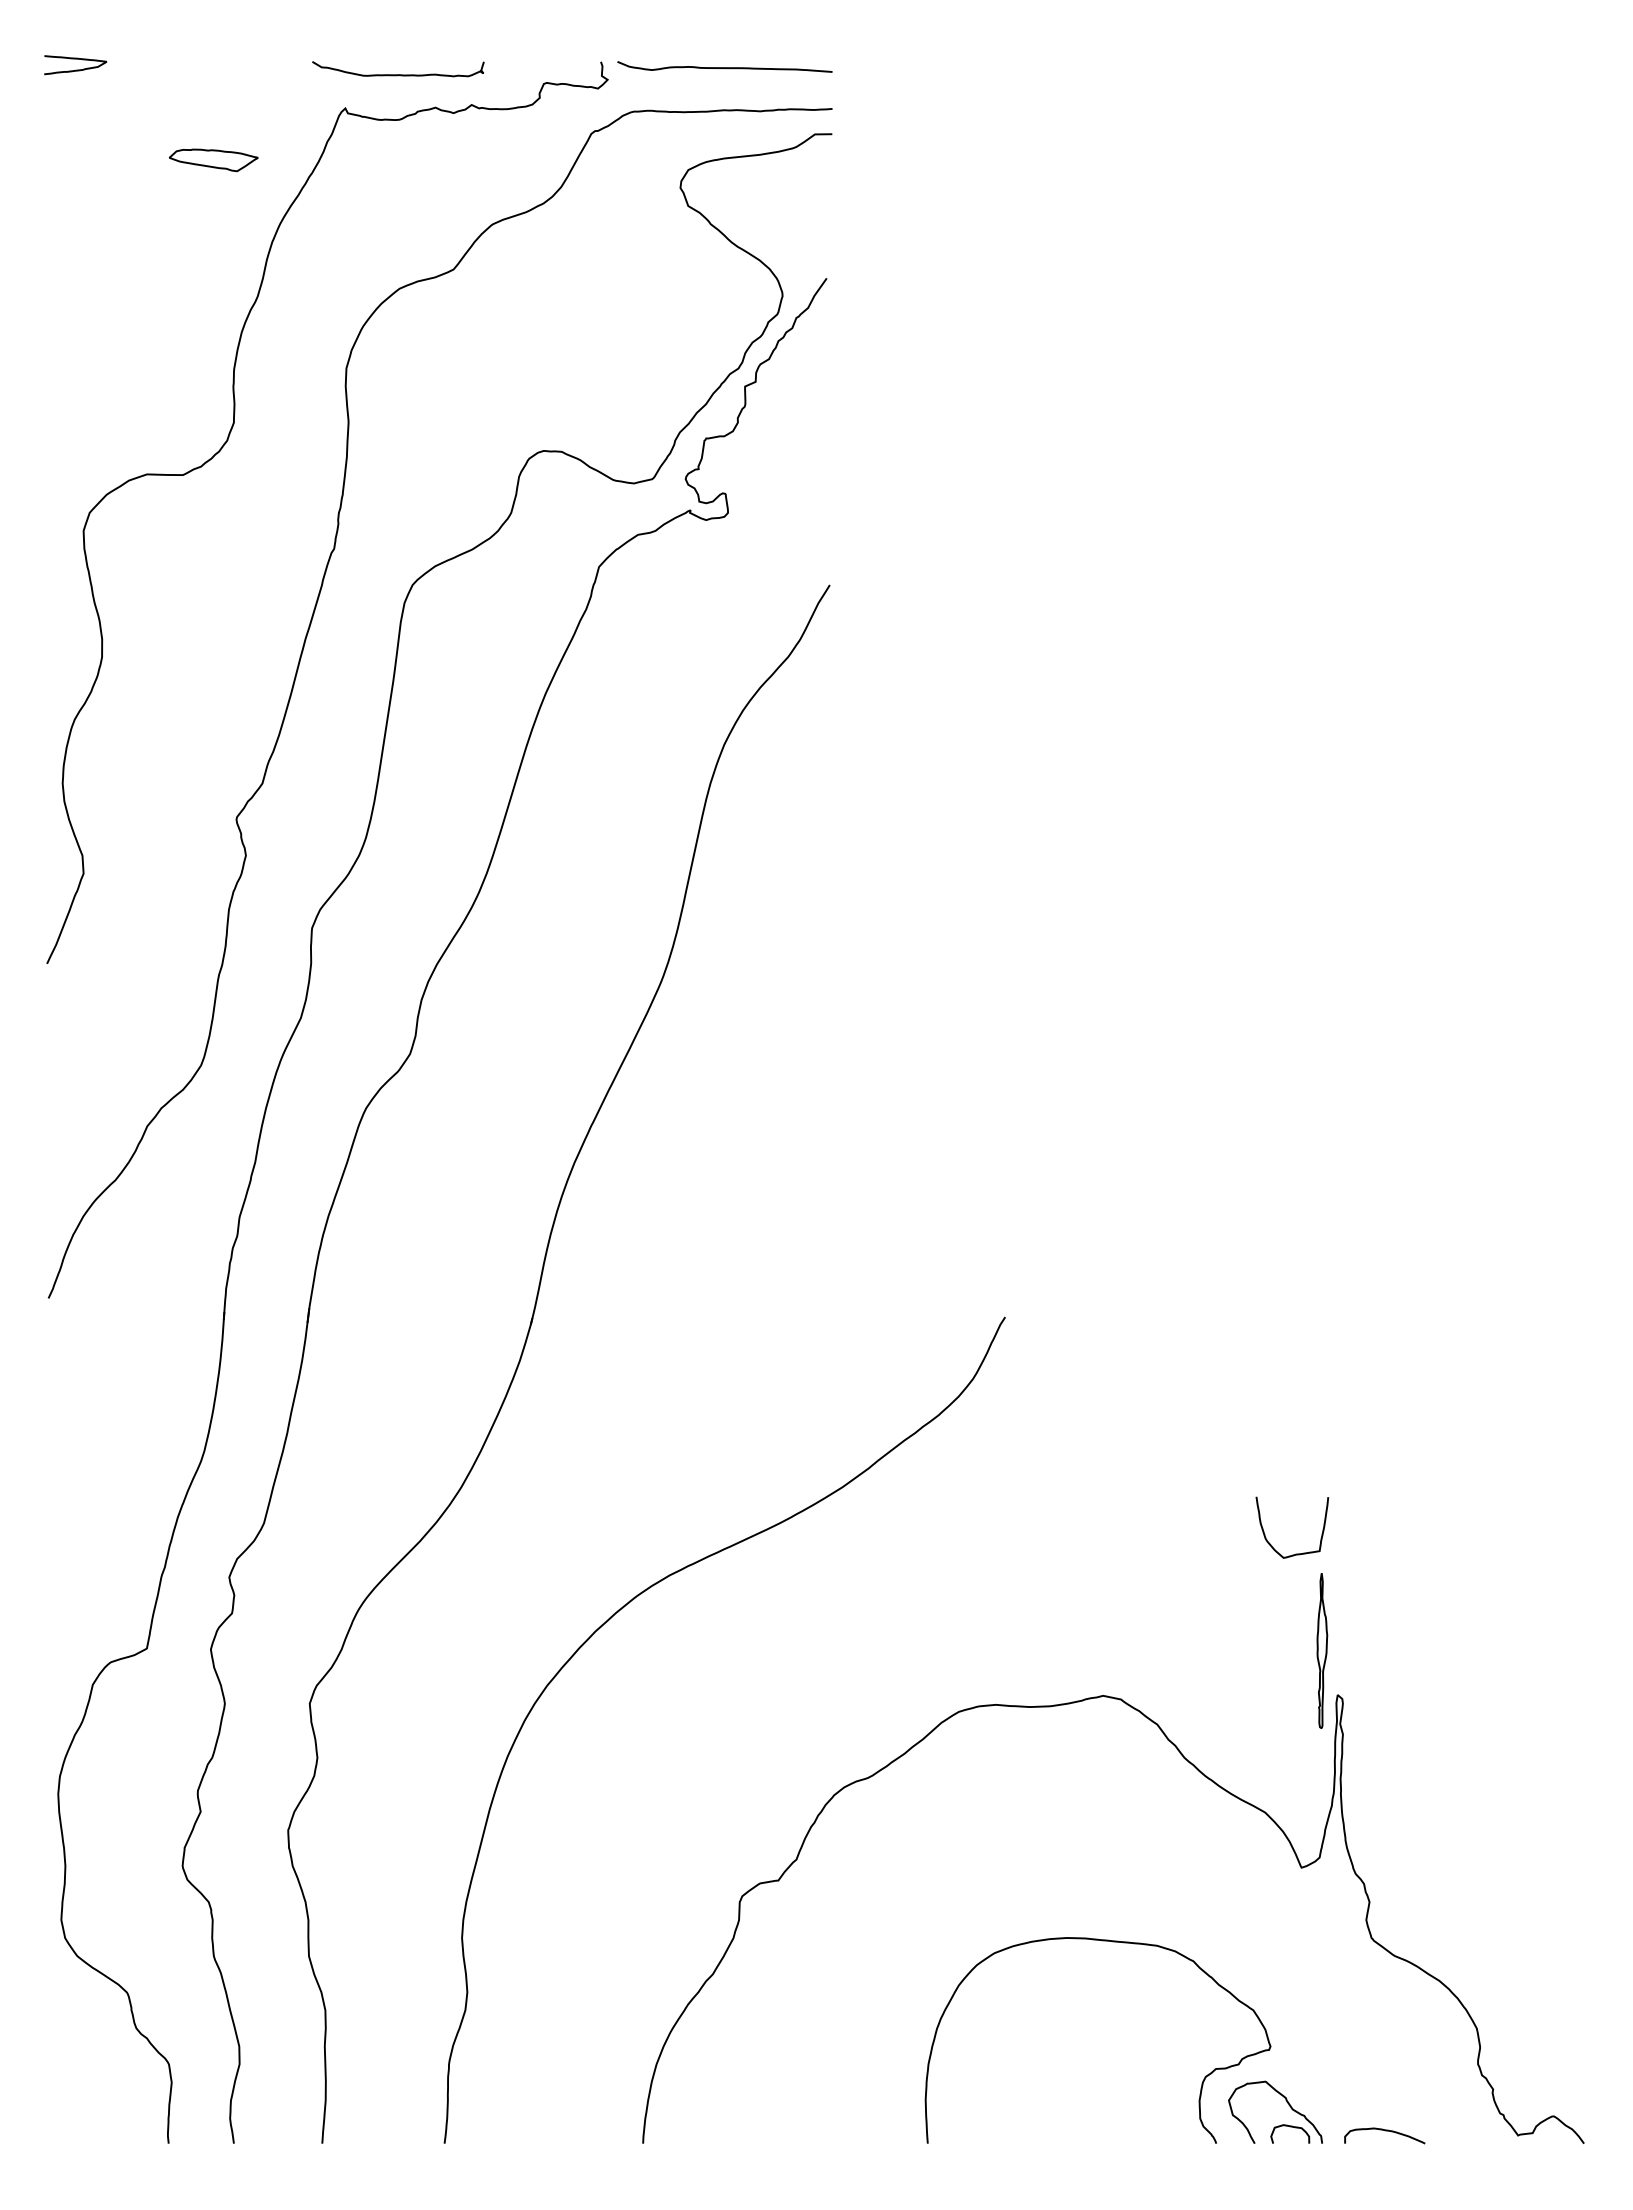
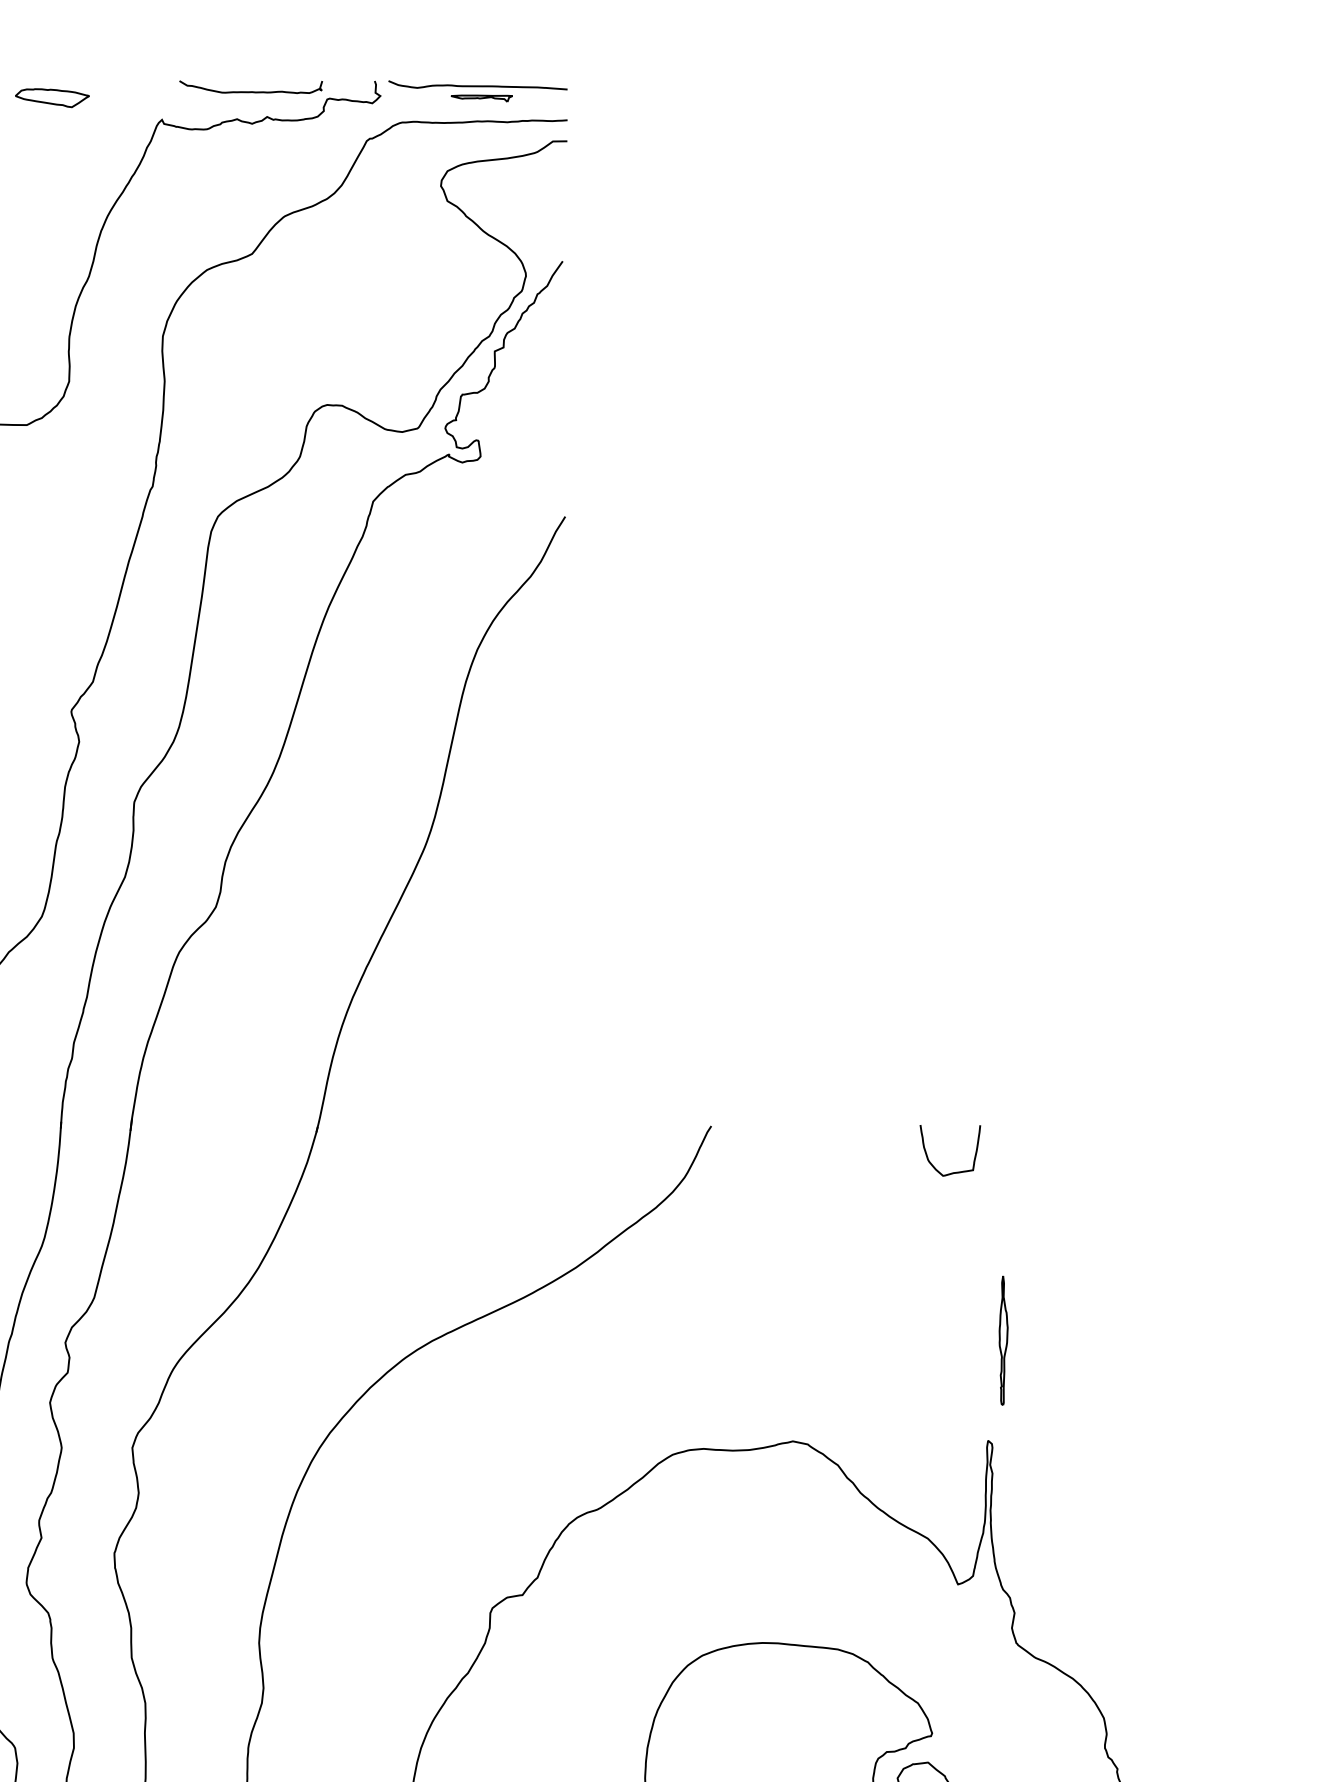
curve: (398, 74) -> (251, 91), moved
part: (729, 82) -> (481, 98), added
part: (213, 160) -> (52, 98), moved
curve: (1295, 1553) -> (952, 1172), moved
part: (1322, 1650) -> (1003, 1340), moved

